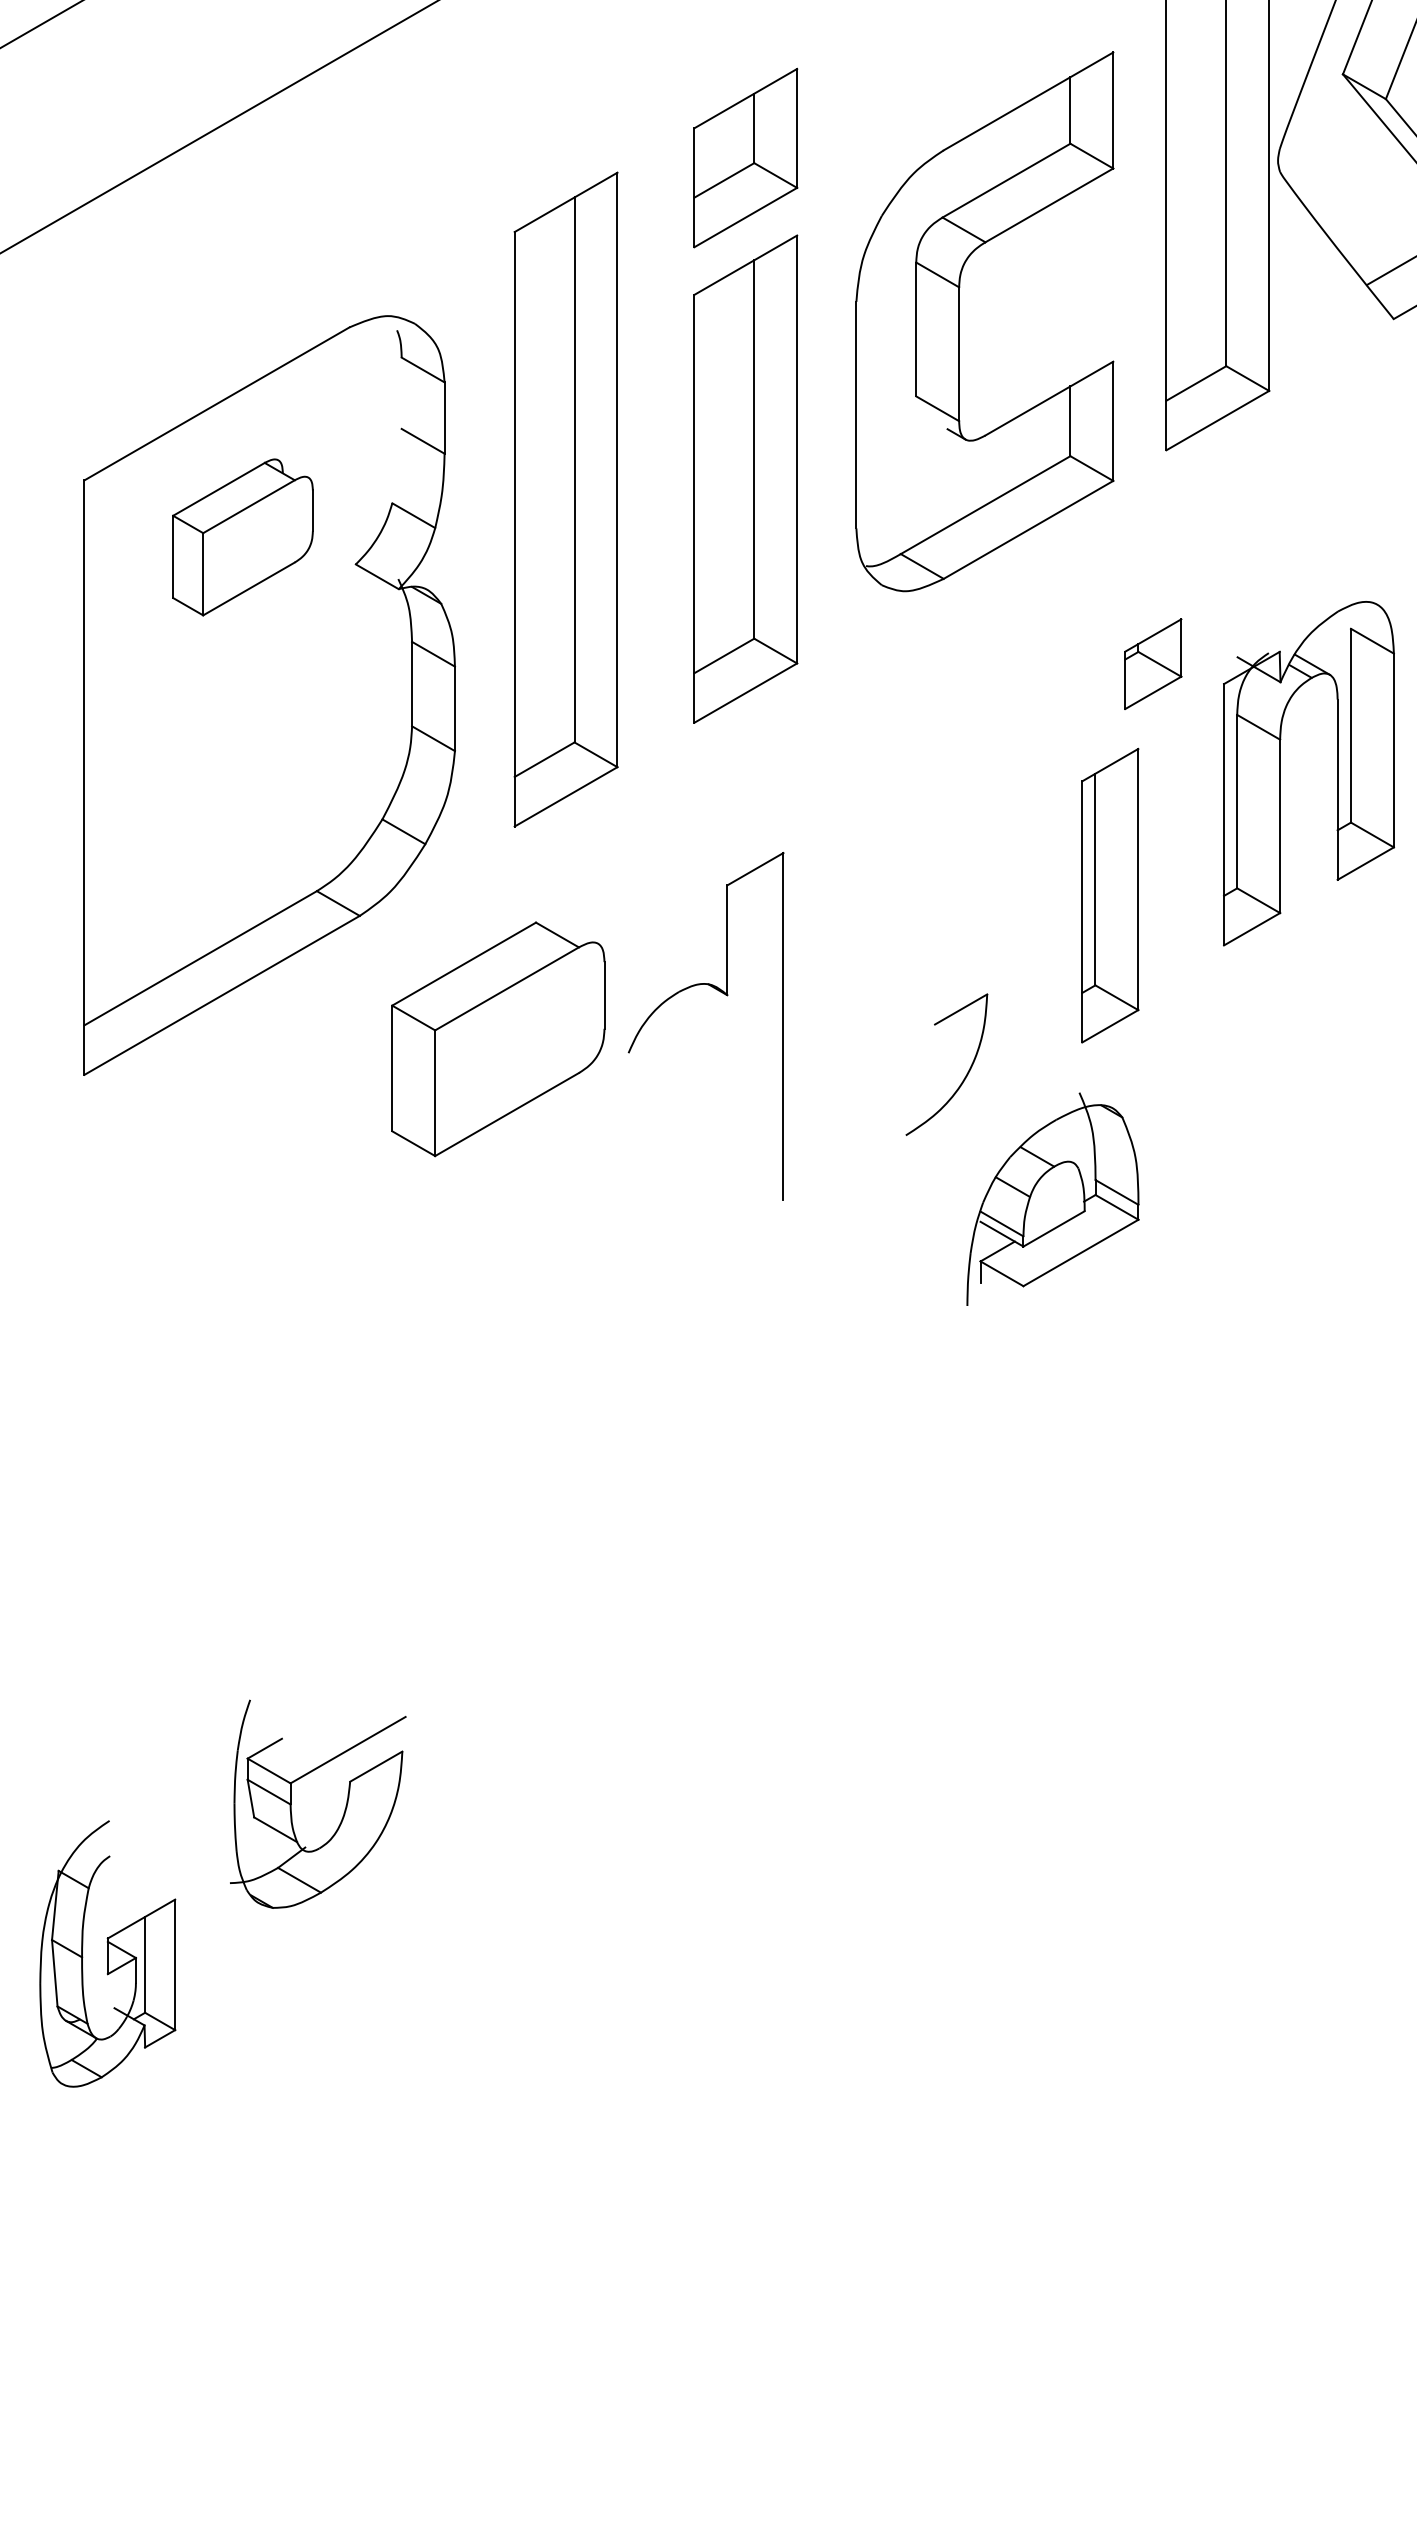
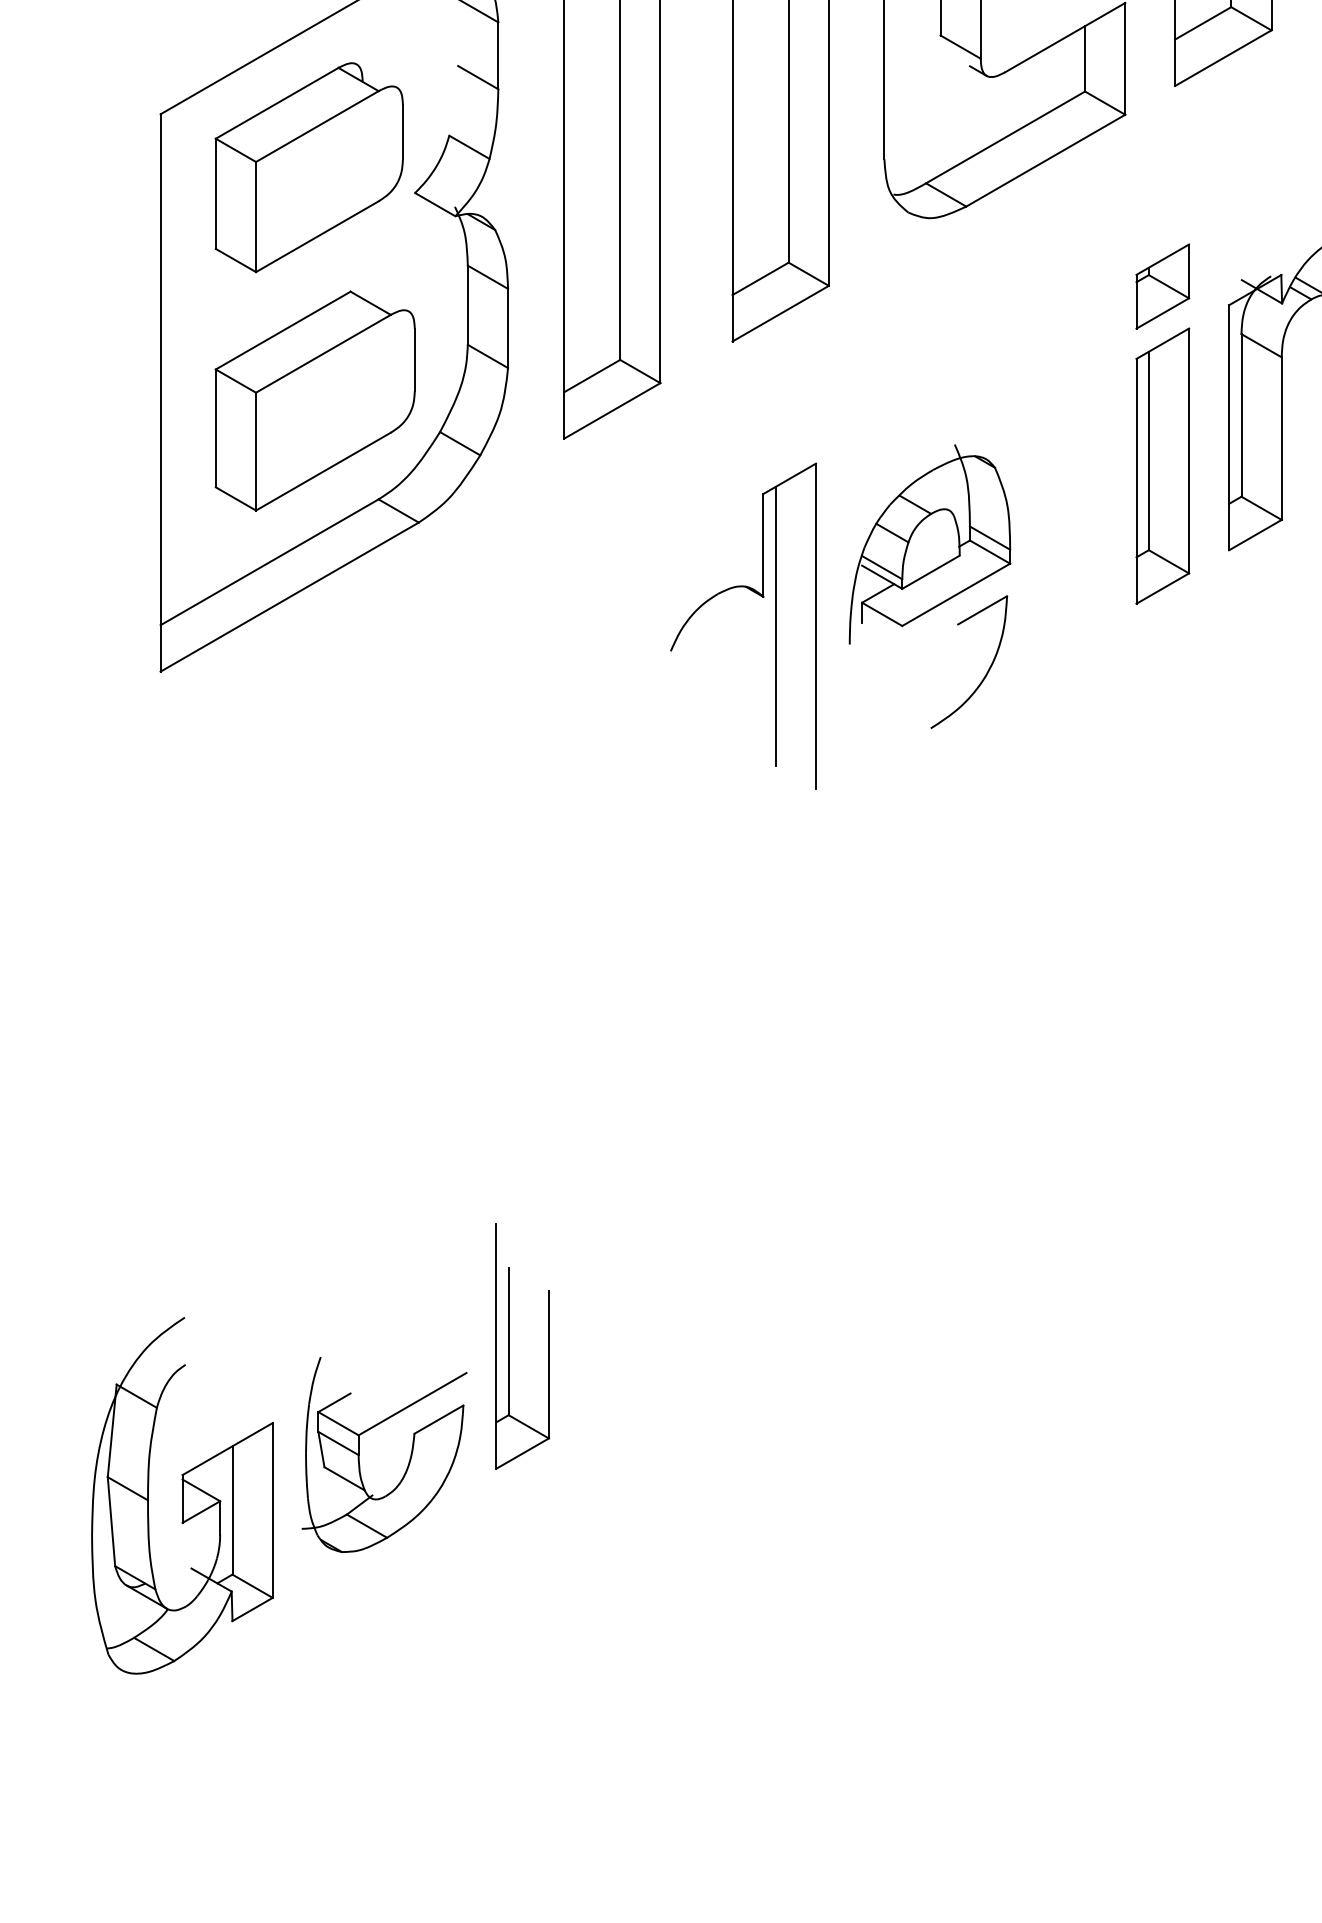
part: (242, 537) -> (308, 167), size x1.43
part: (1110, 895) -> (1163, 465), moved
line: (740, 1026) -> (775, 626), added
part: (498, 1039) -> (315, 401), moved
part: (1052, 1198) -> (929, 543), moved
part: (456, 1794) -> (509, 1346), added
part: (344, 1809) -> (409, 1459), moved
part: (107, 1953) -> (182, 1495), size x1.43

